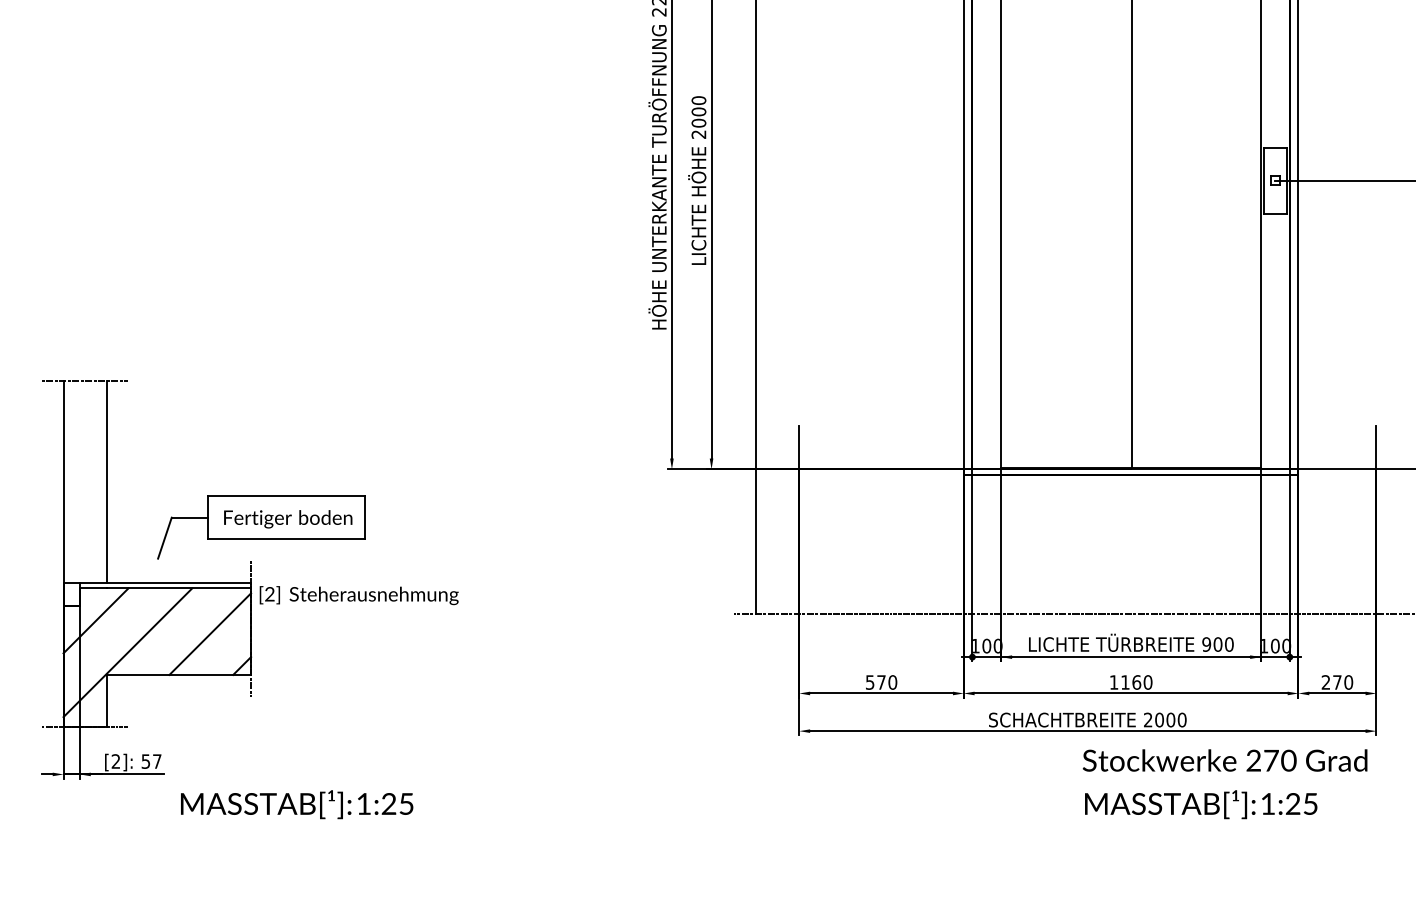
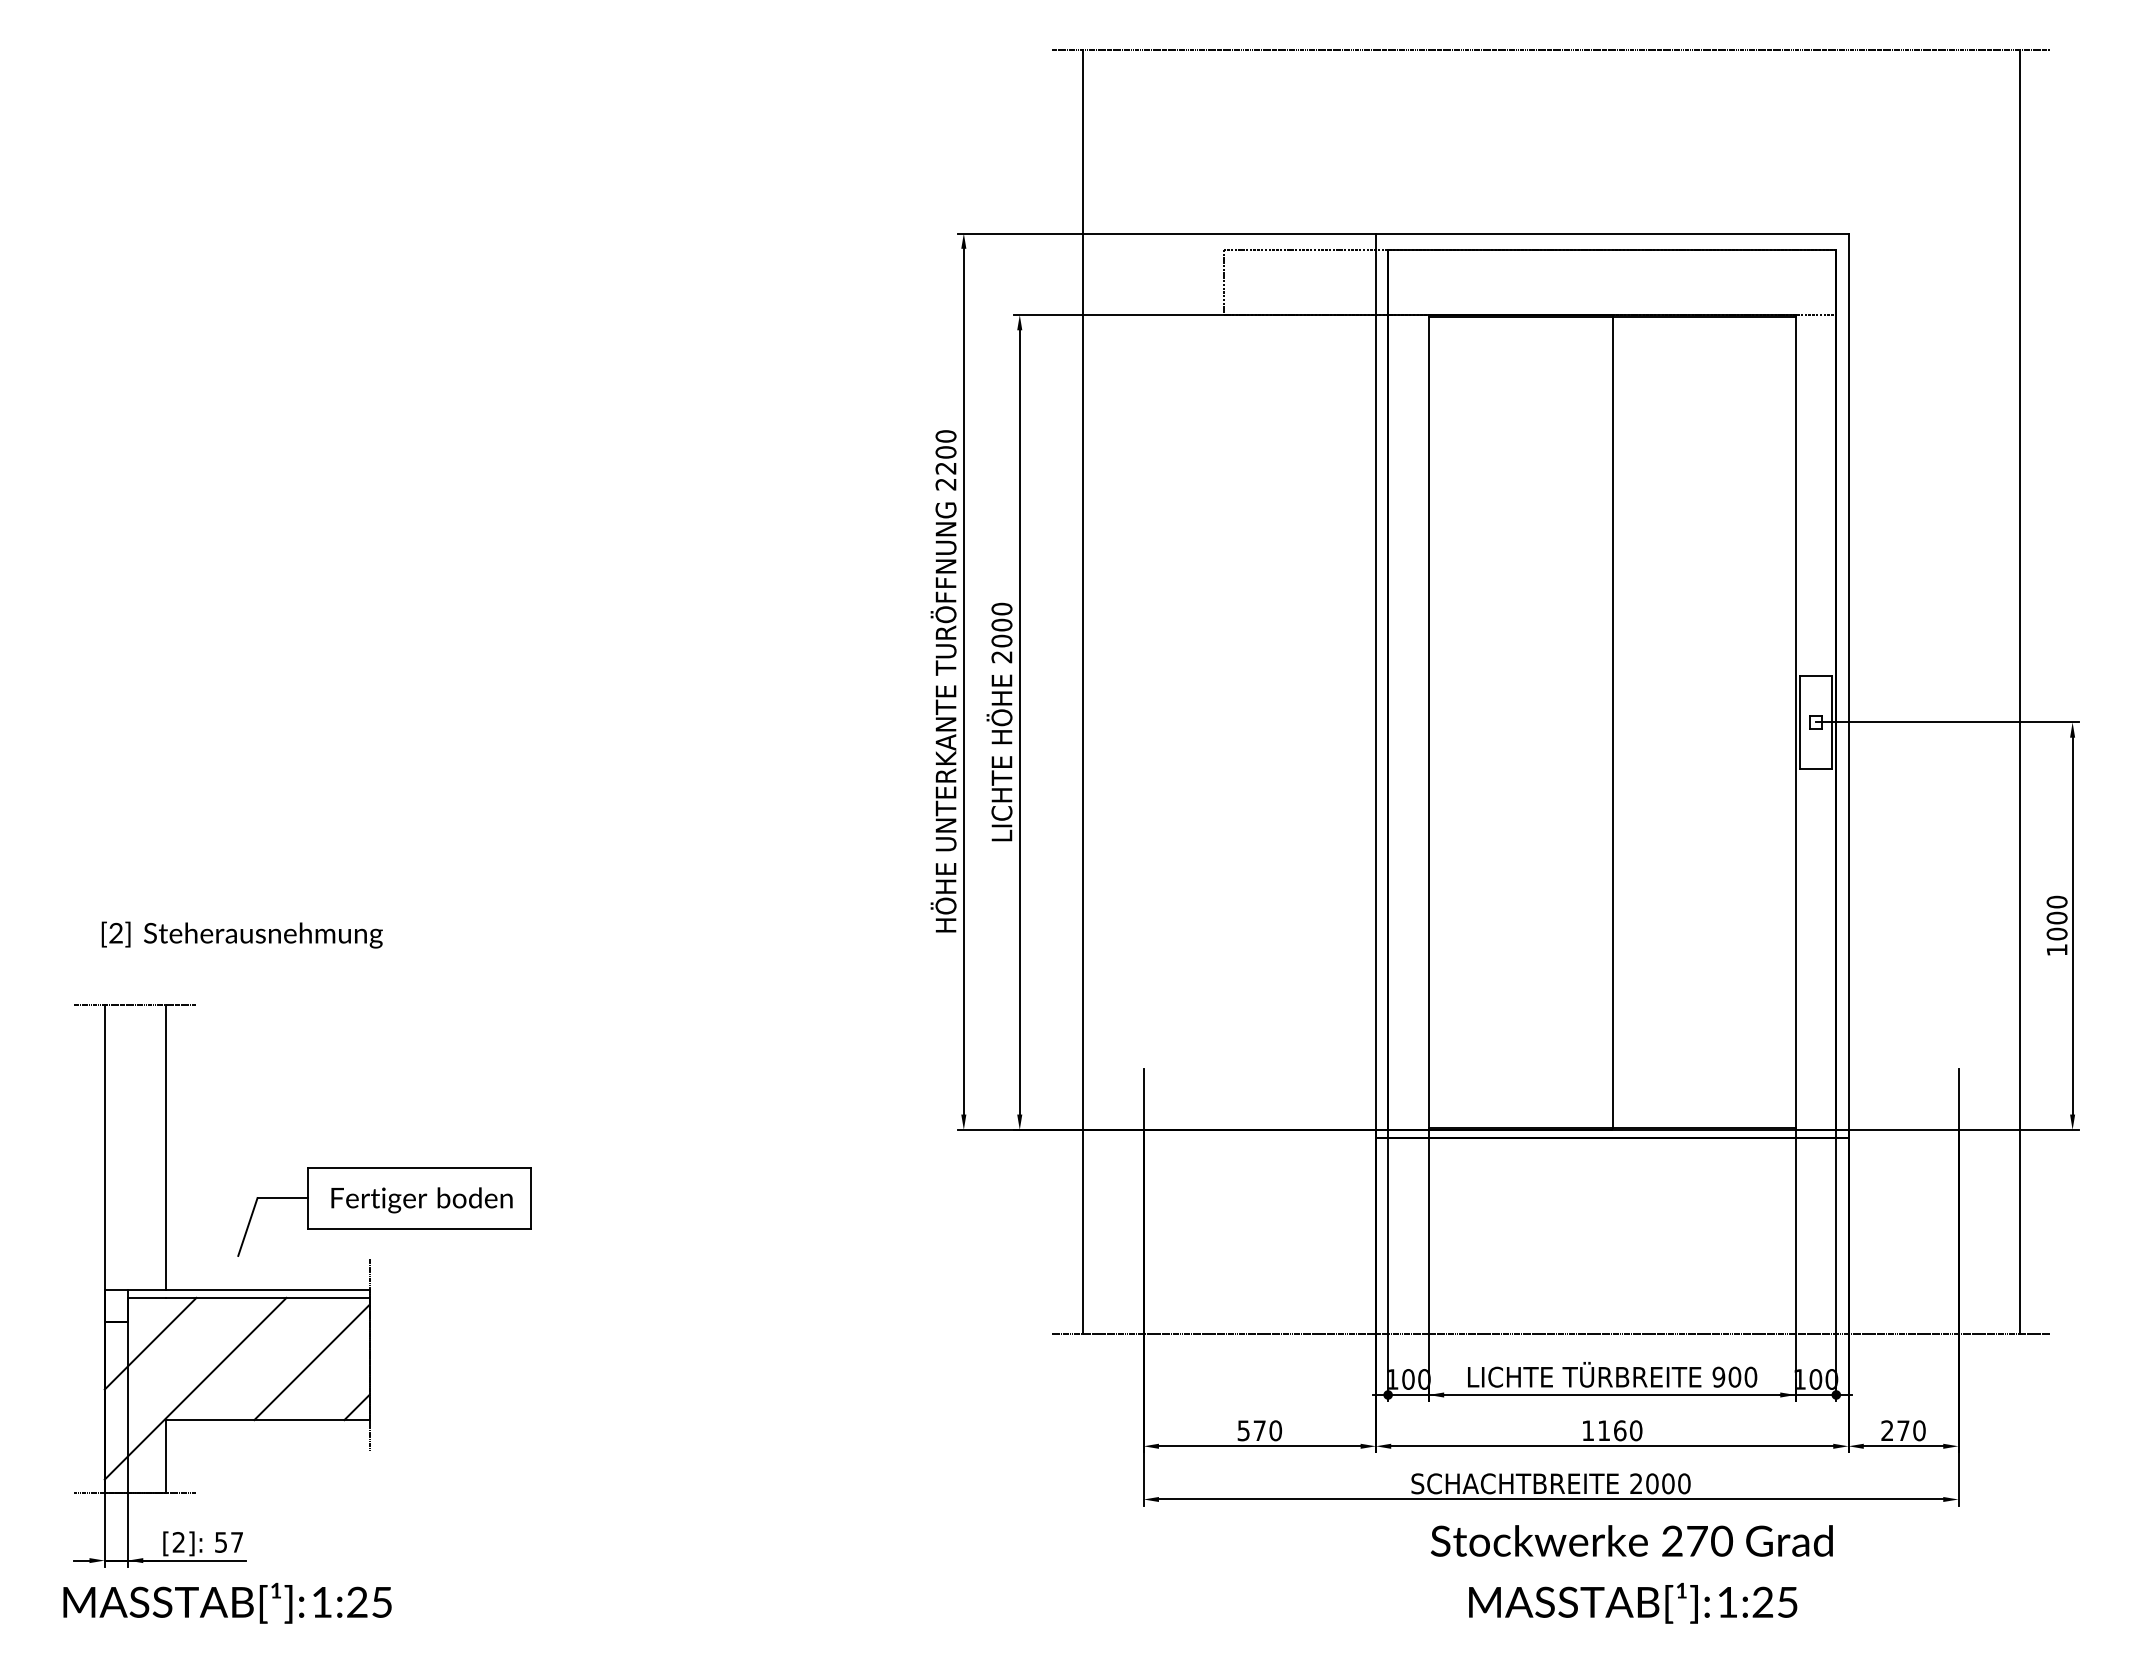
text: (358, 595) -> (241, 934), moved
text: (1224, 760) -> (1631, 1540), moved
text: (297, 804) -> (227, 1602), moved
text: (1201, 804) -> (1633, 1602), moved

